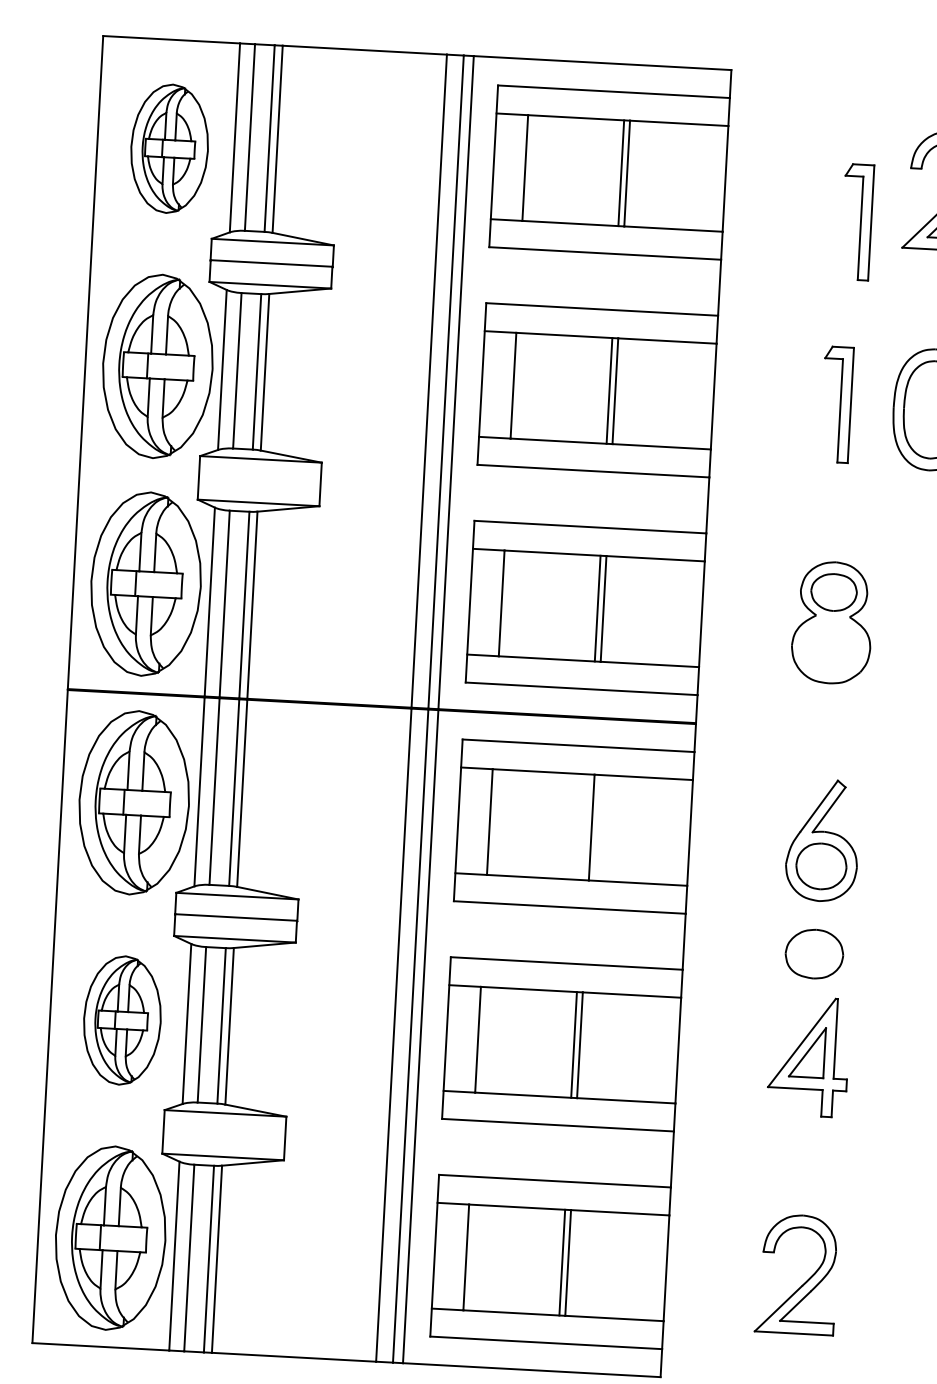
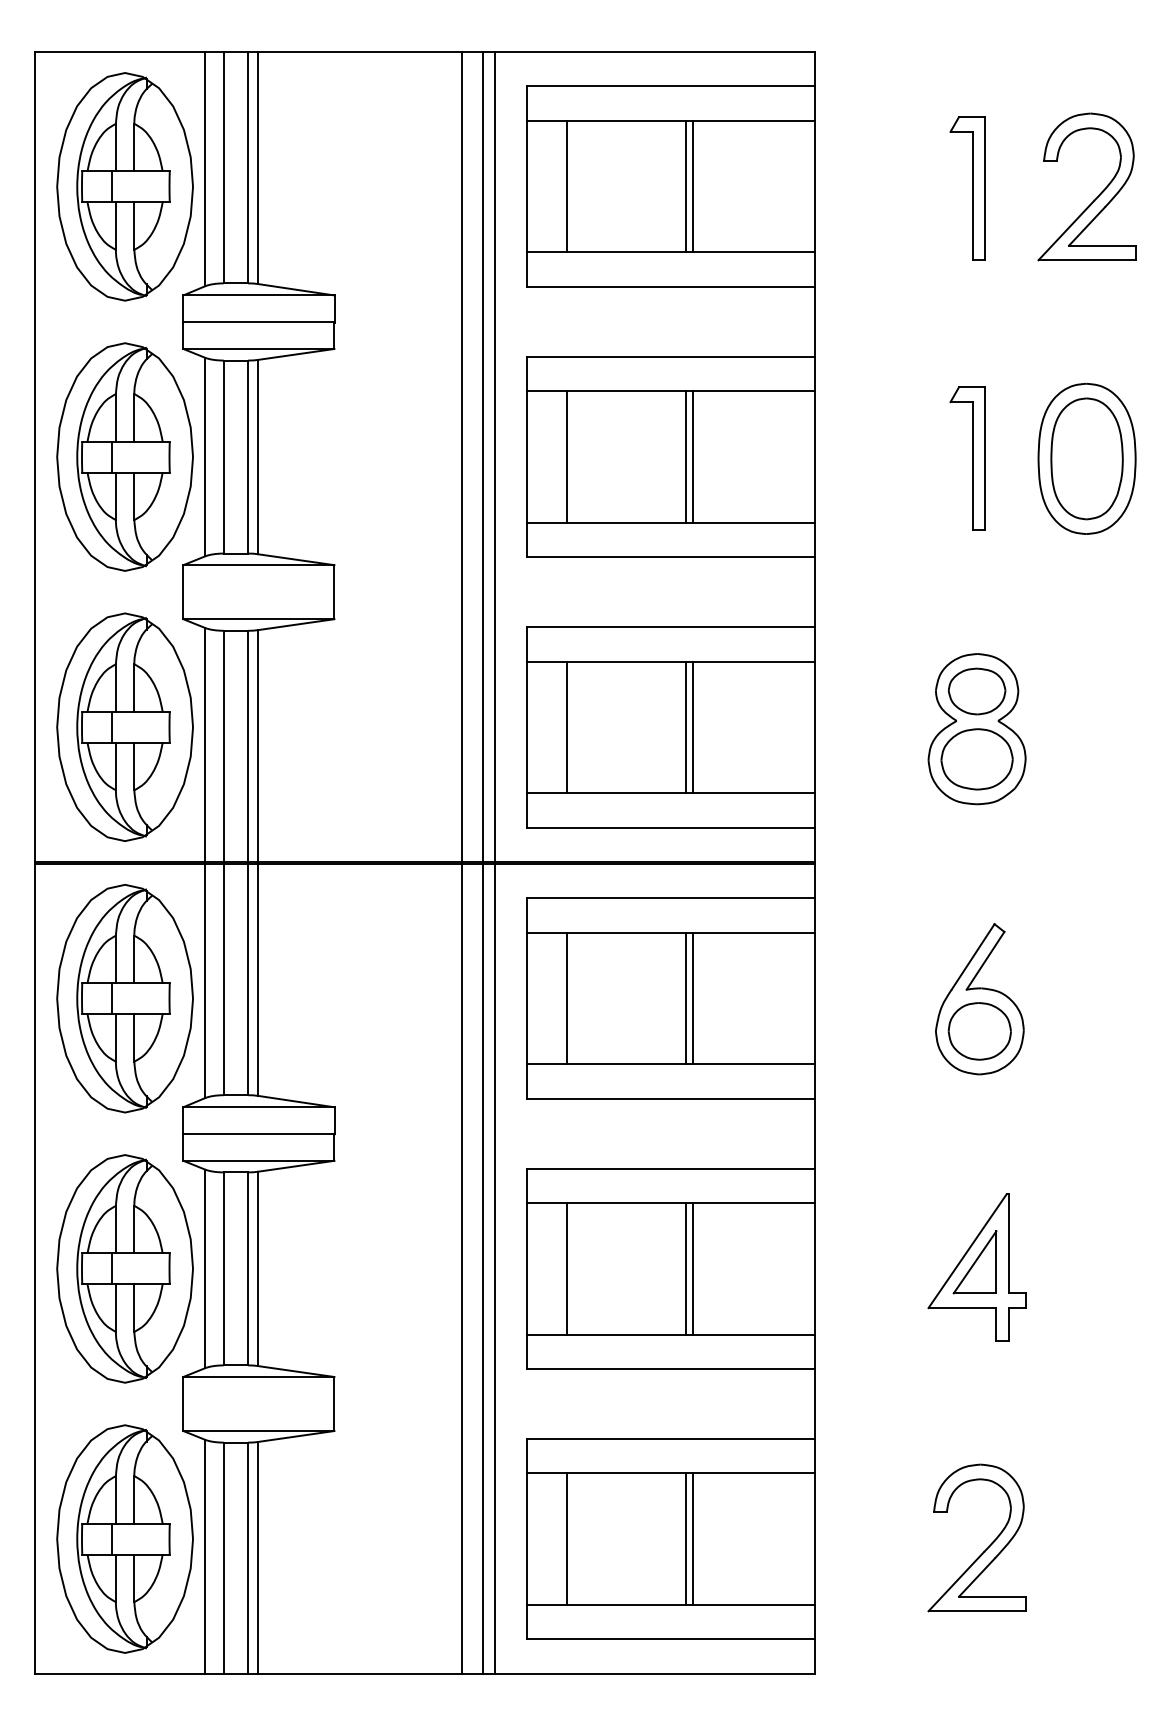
part: (169, 148) -> (124, 186), size x1.43
part: (856, 222) -> (967, 188), moved
line: (585, 827) -> (685, 998), added
part: (813, 954) -> (976, 759), moved
part: (122, 1020) -> (124, 1268), size x1.43

